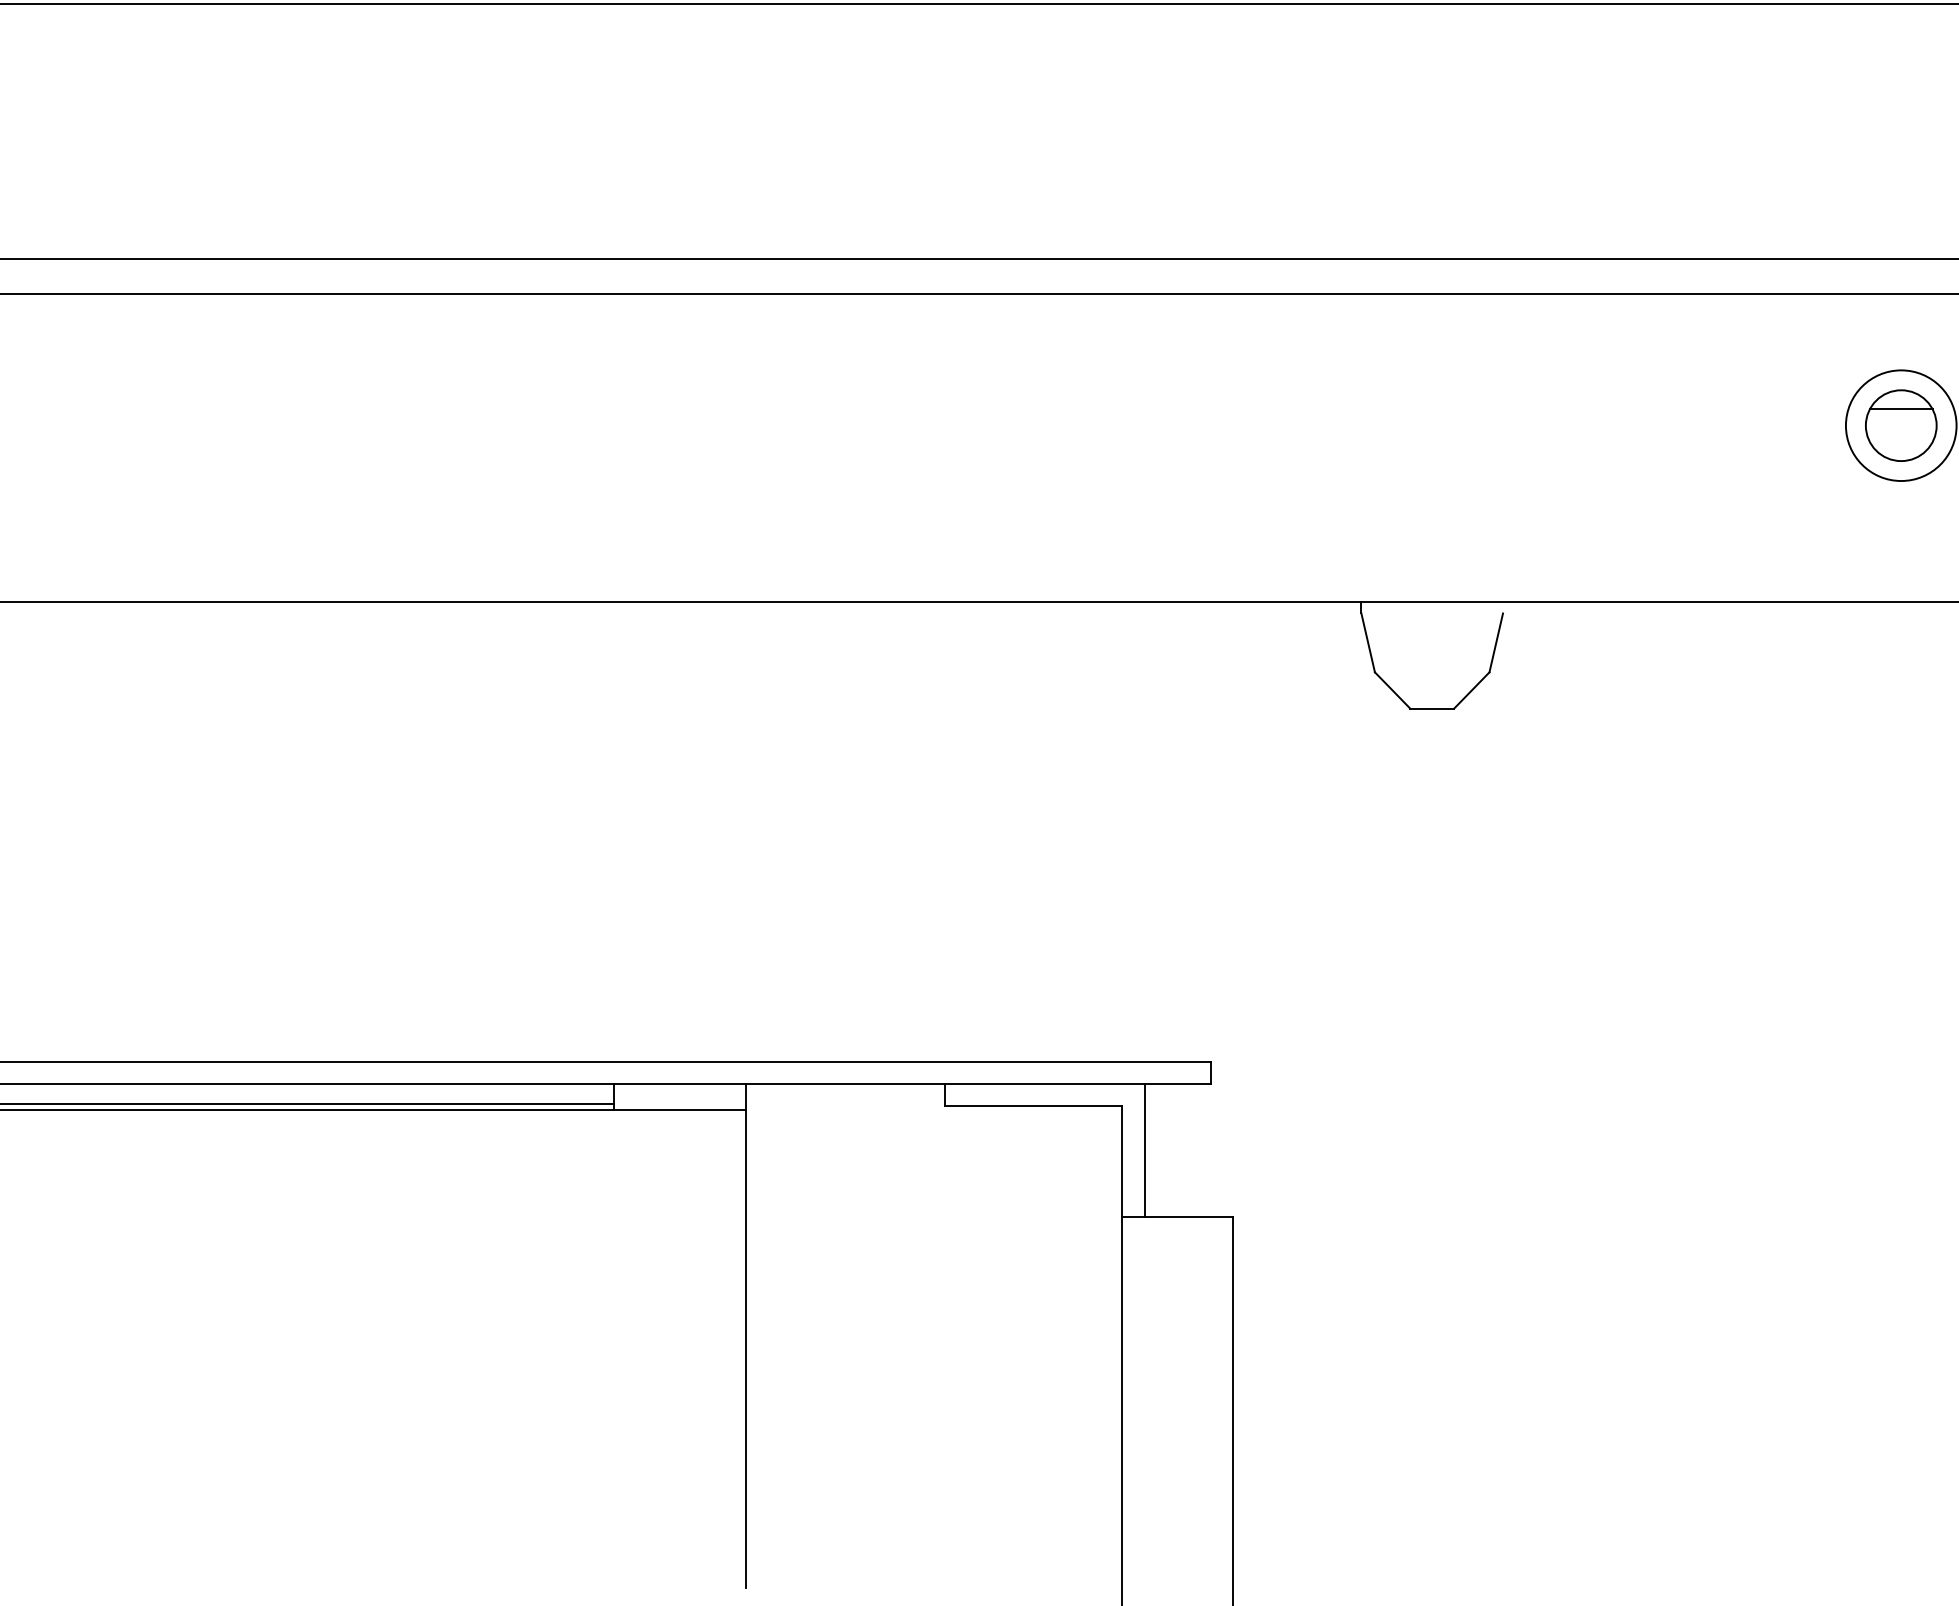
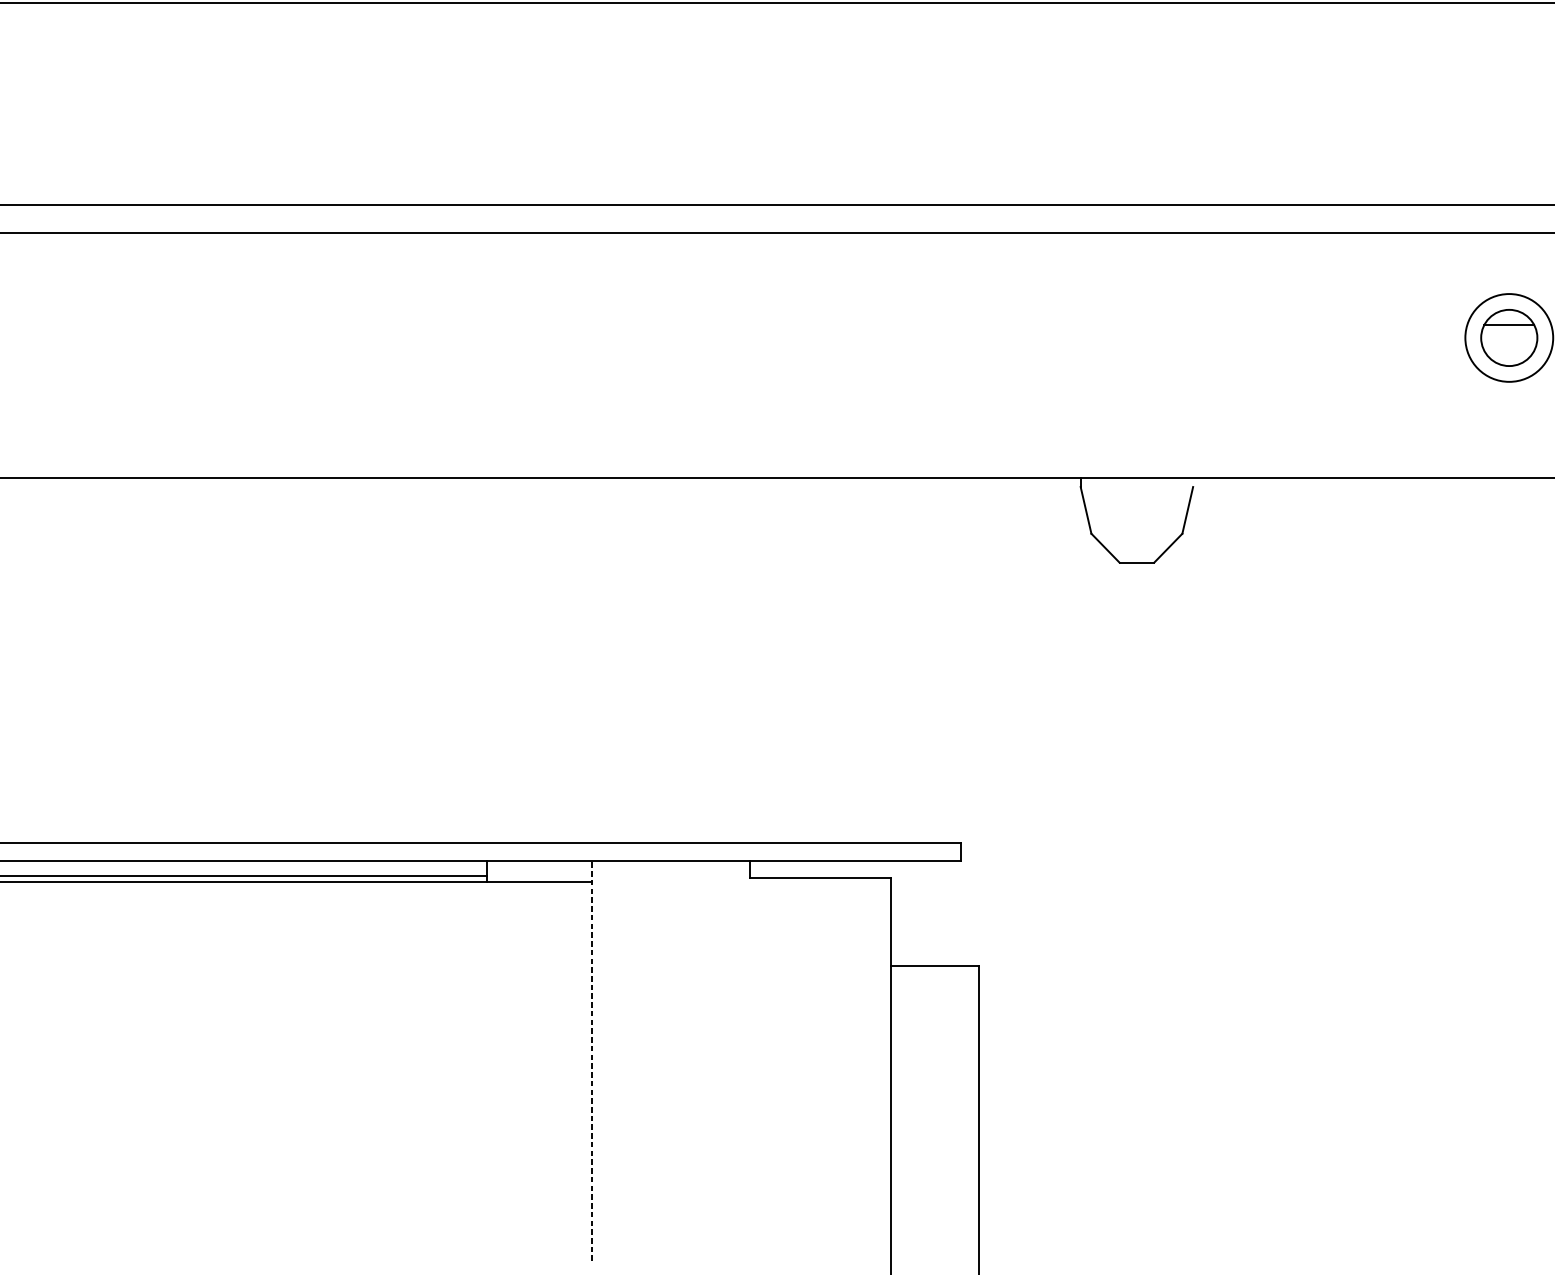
line: (1144, 1149) -> (908, 912), removed
line: (746, 1335) -> (592, 1060), solid -> dashed

